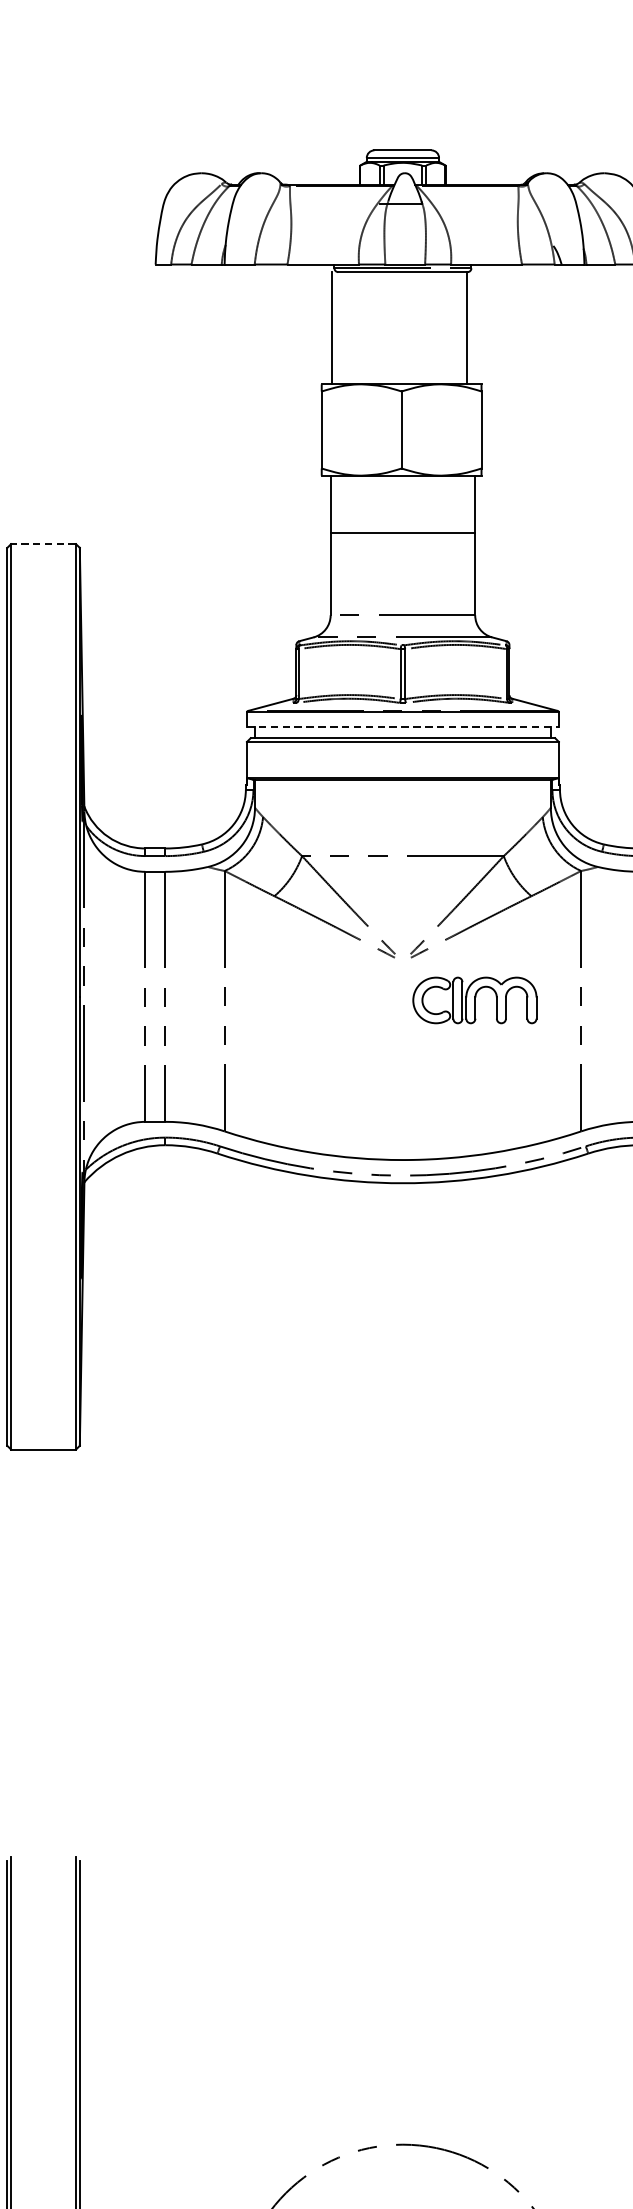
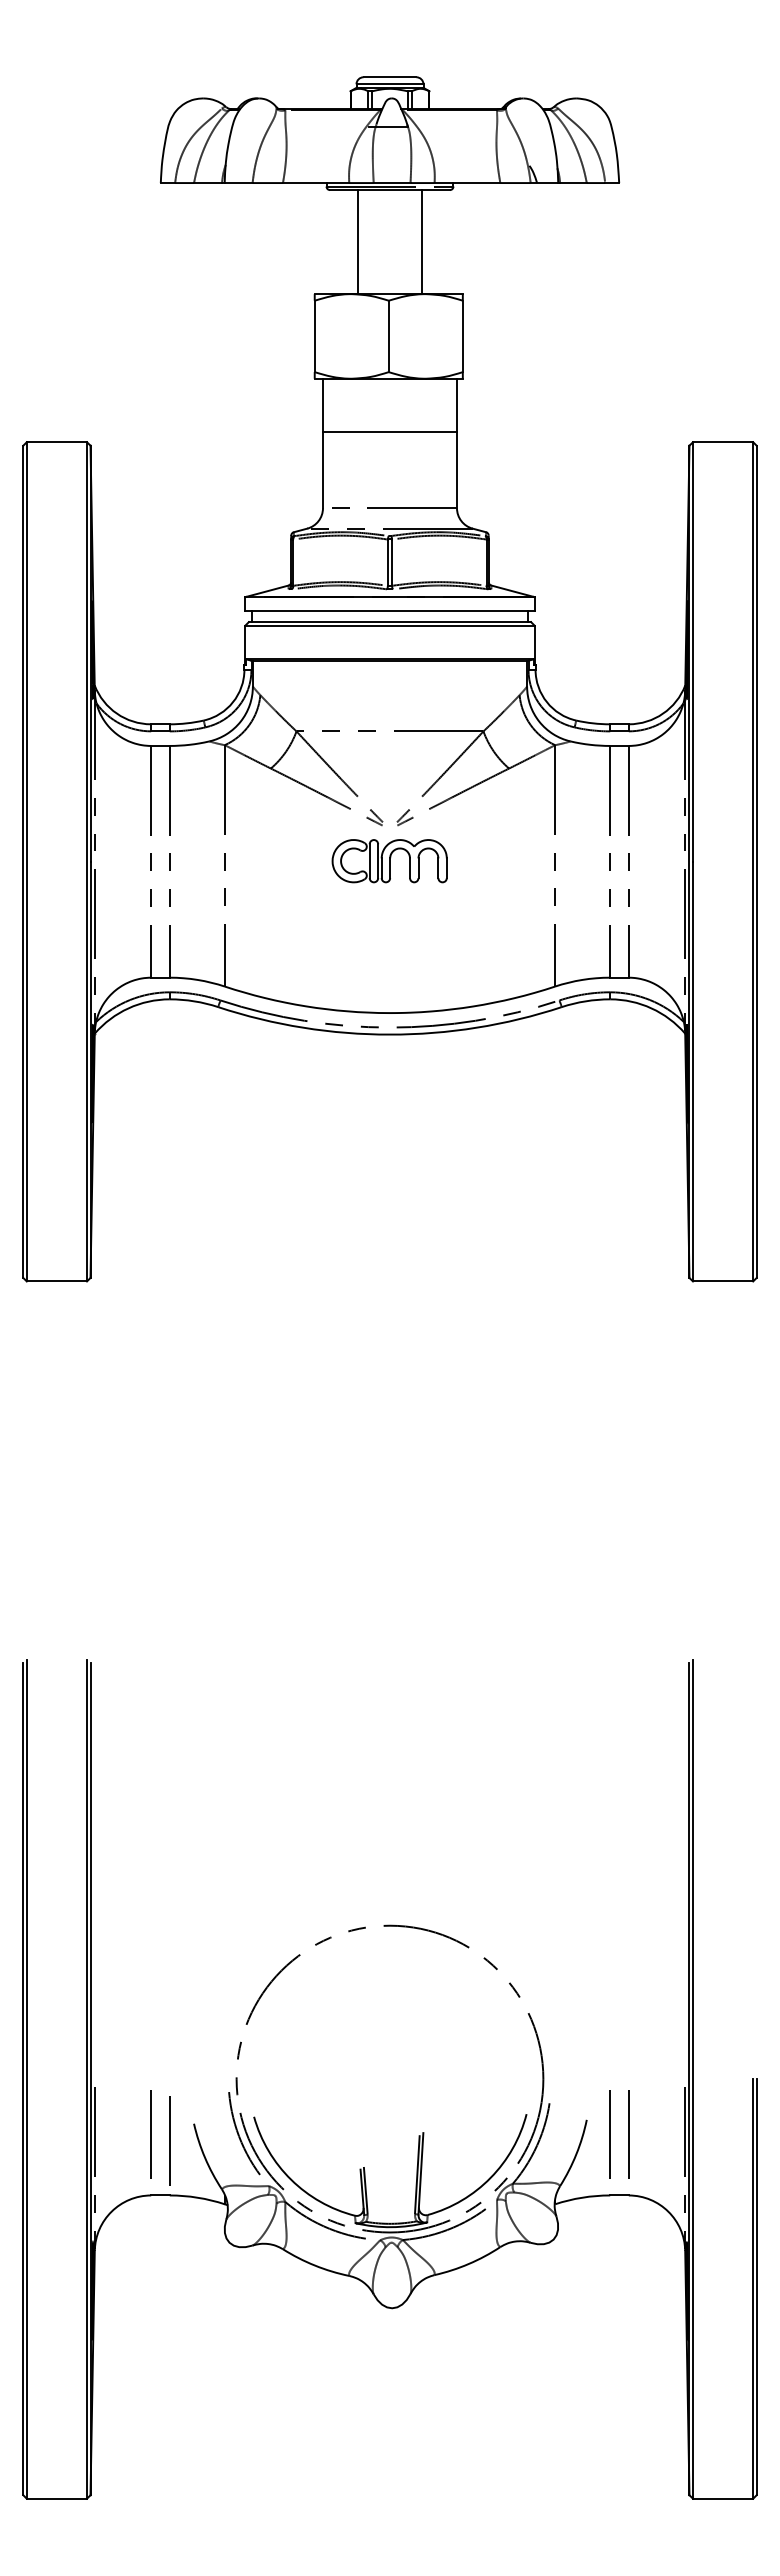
line: (332, 328) -> (358, 242), moved
line: (467, 328) -> (421, 242), moved
line: (43, 544) -> (56, 442), dashed -> solid
line: (402, 726) -> (389, 611), dashed -> solid
part: (474, 1000) -> (389, 861), moved

